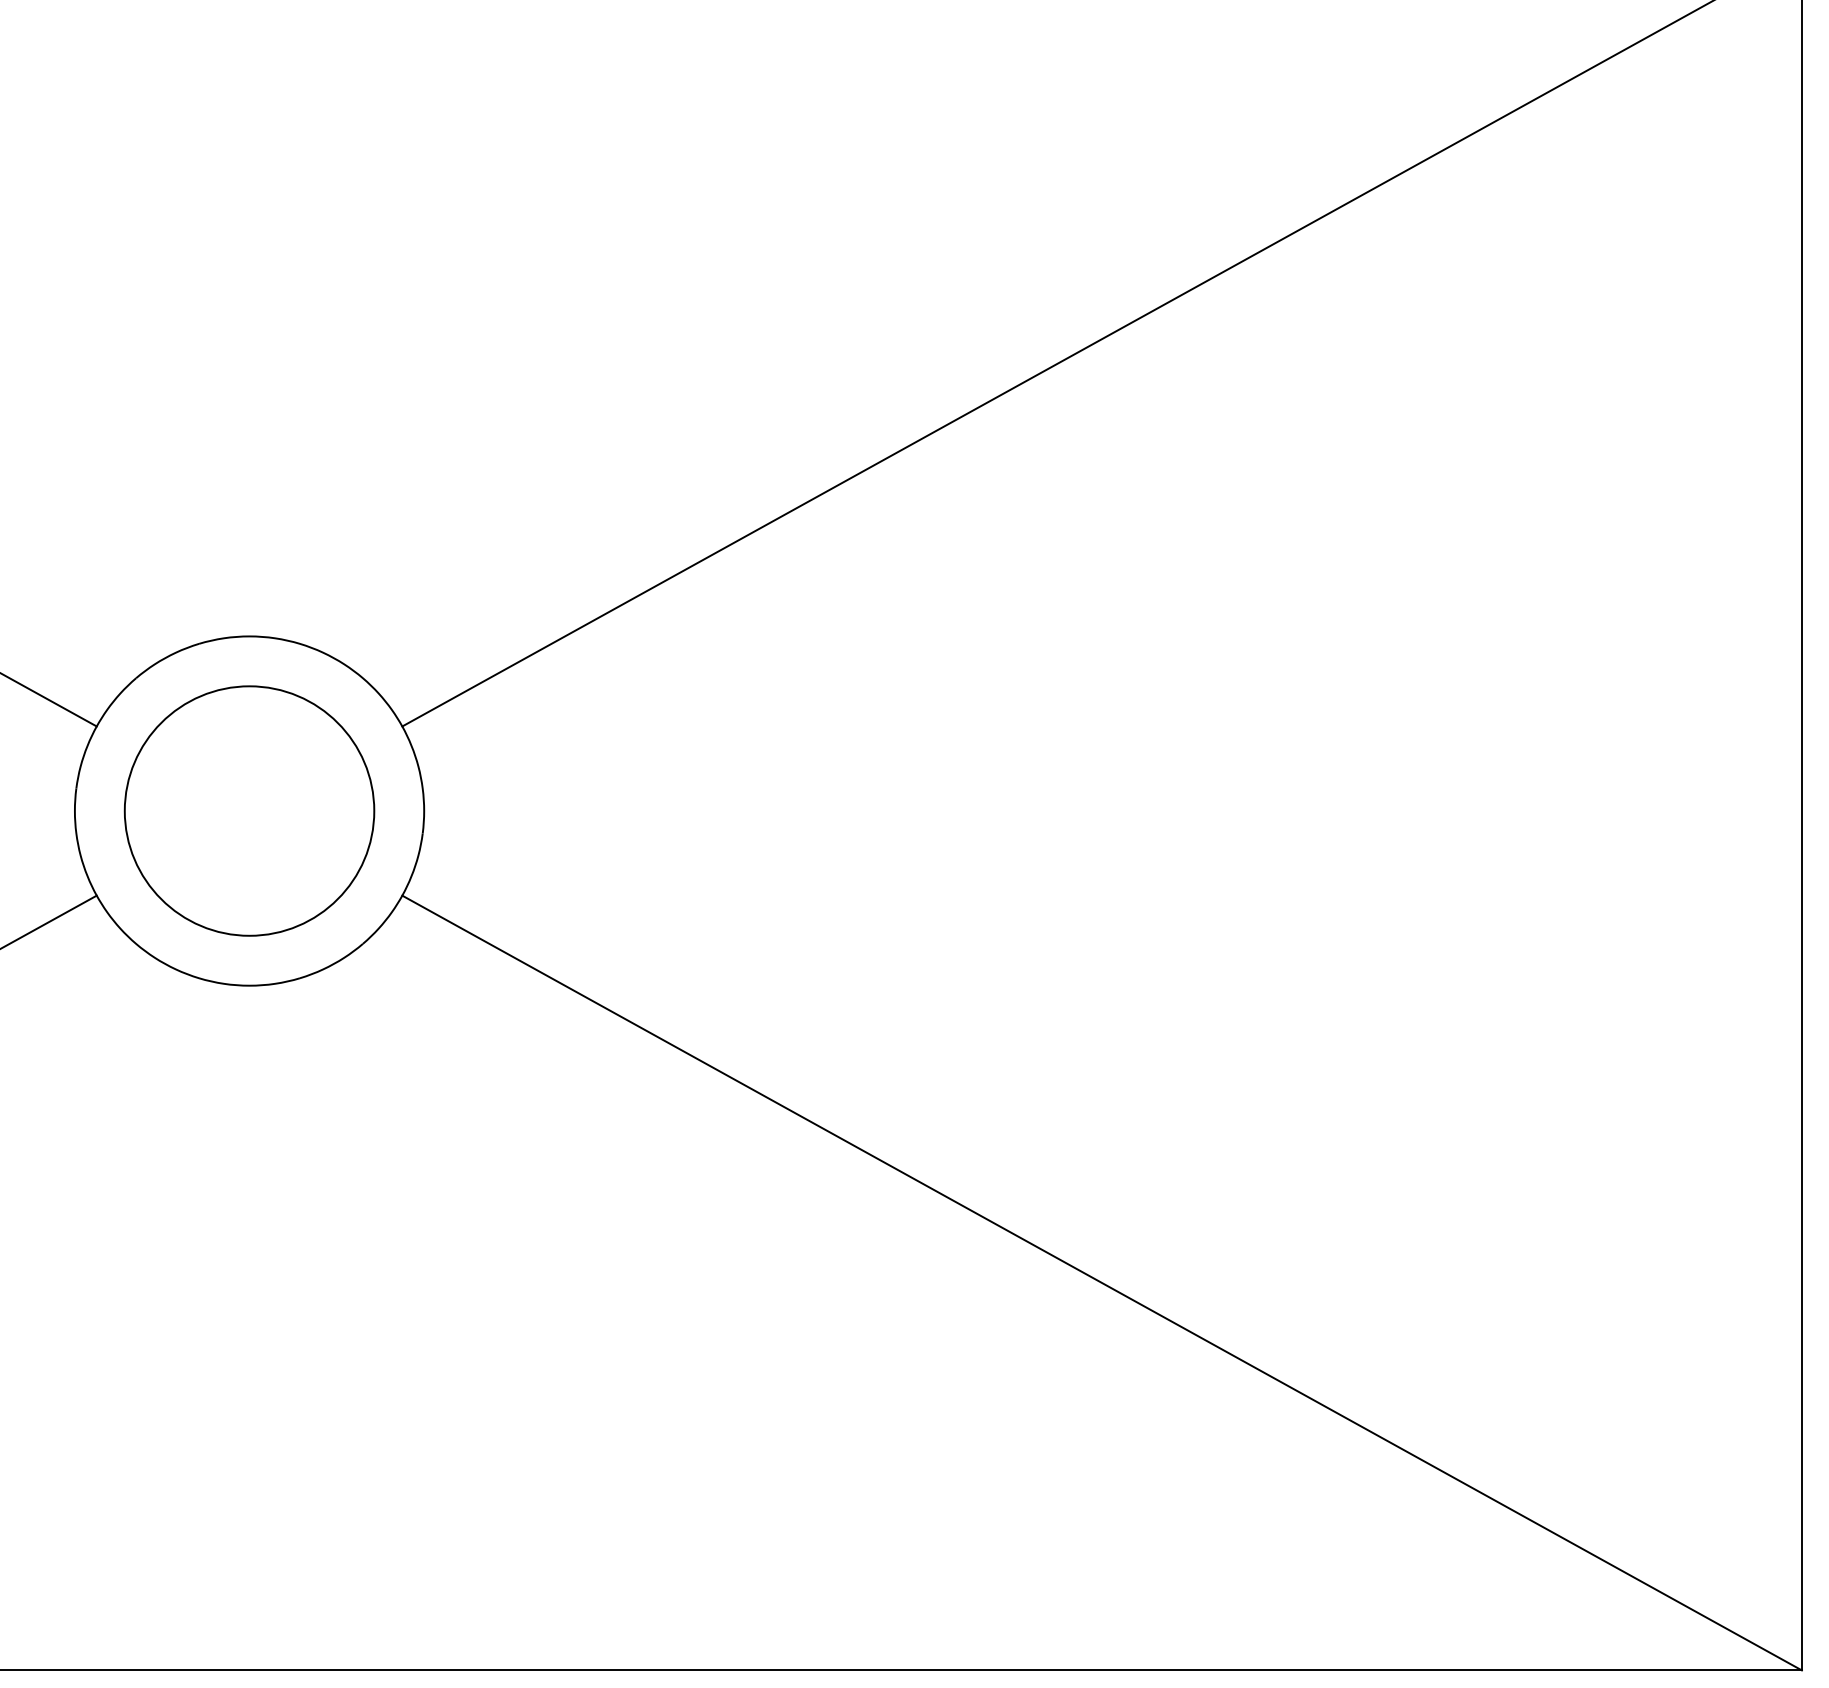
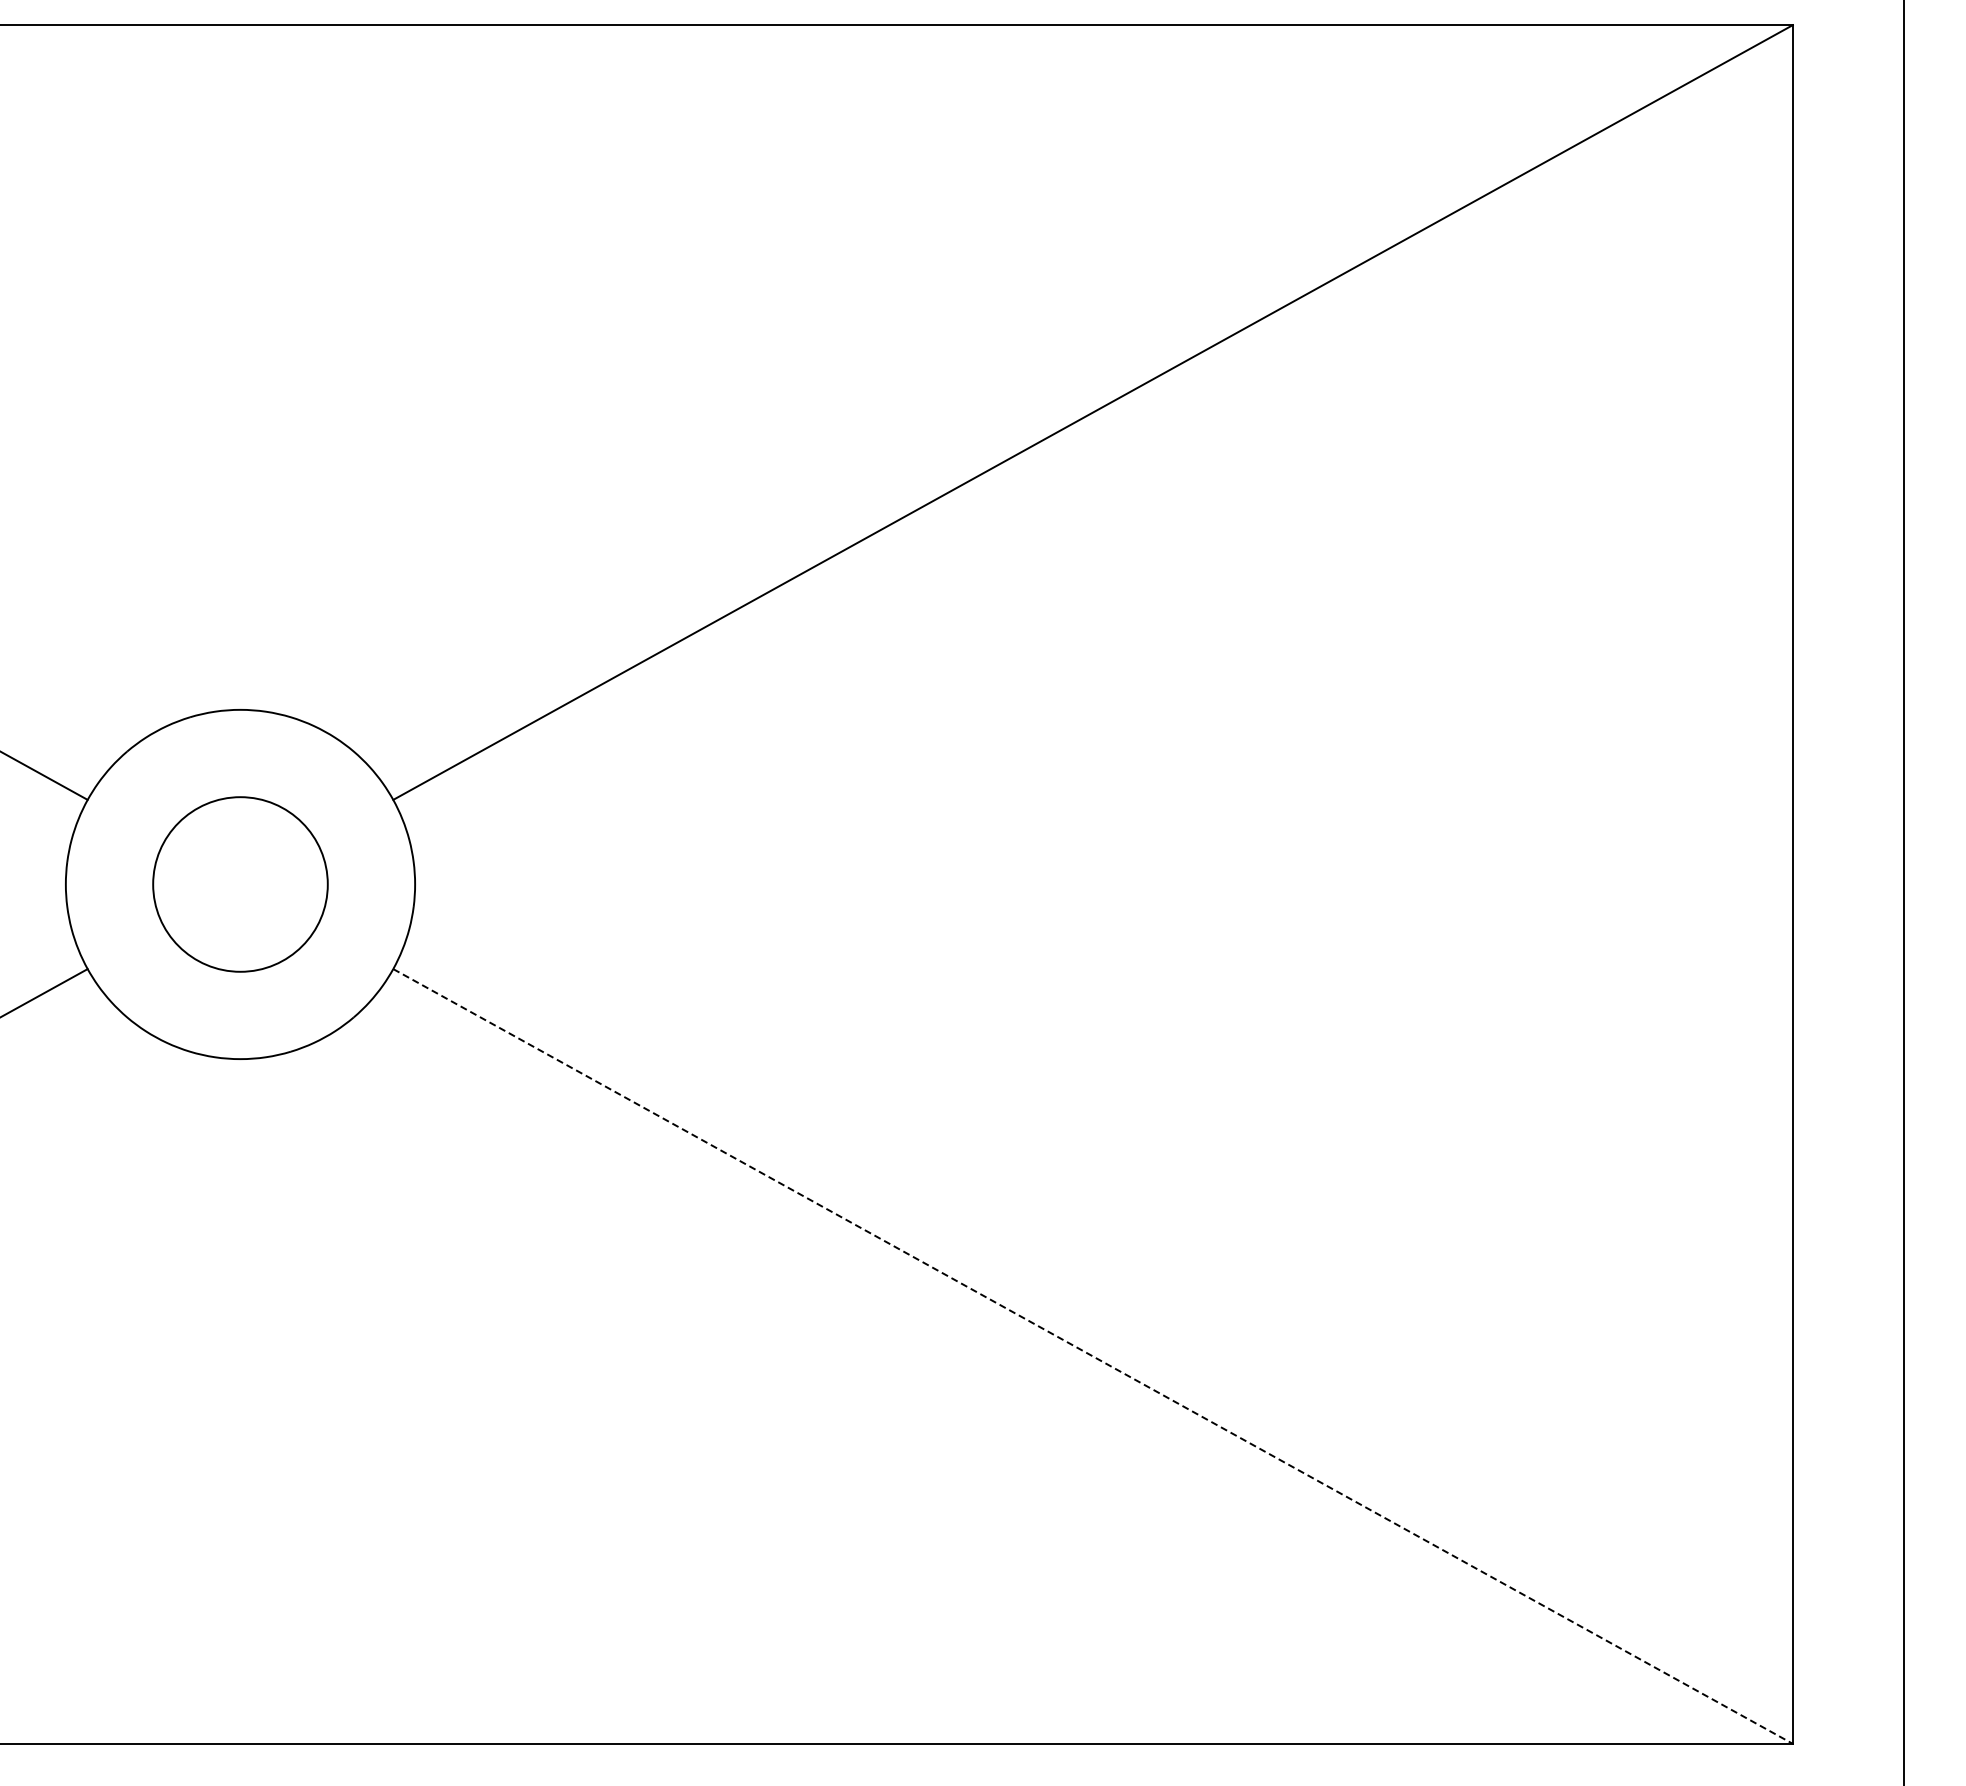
circle: (249, 811) -> (240, 884), size x0.7
line: (1102, 1283) -> (1093, 1356), solid -> dashed

